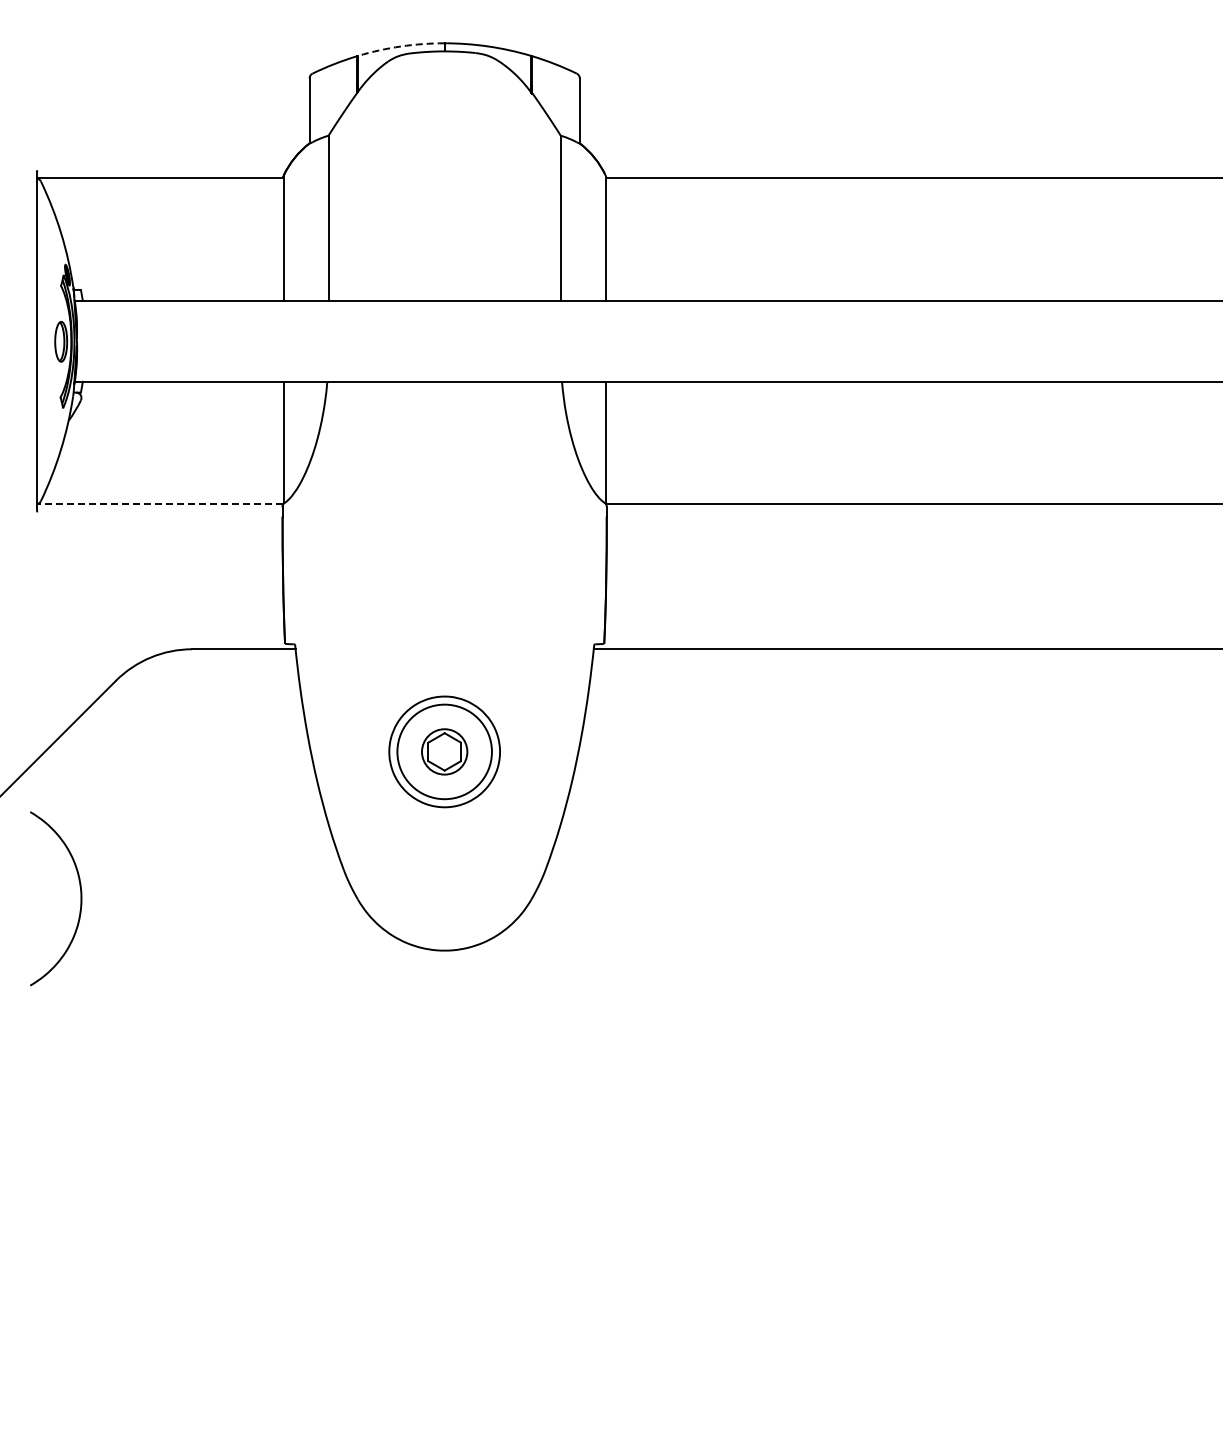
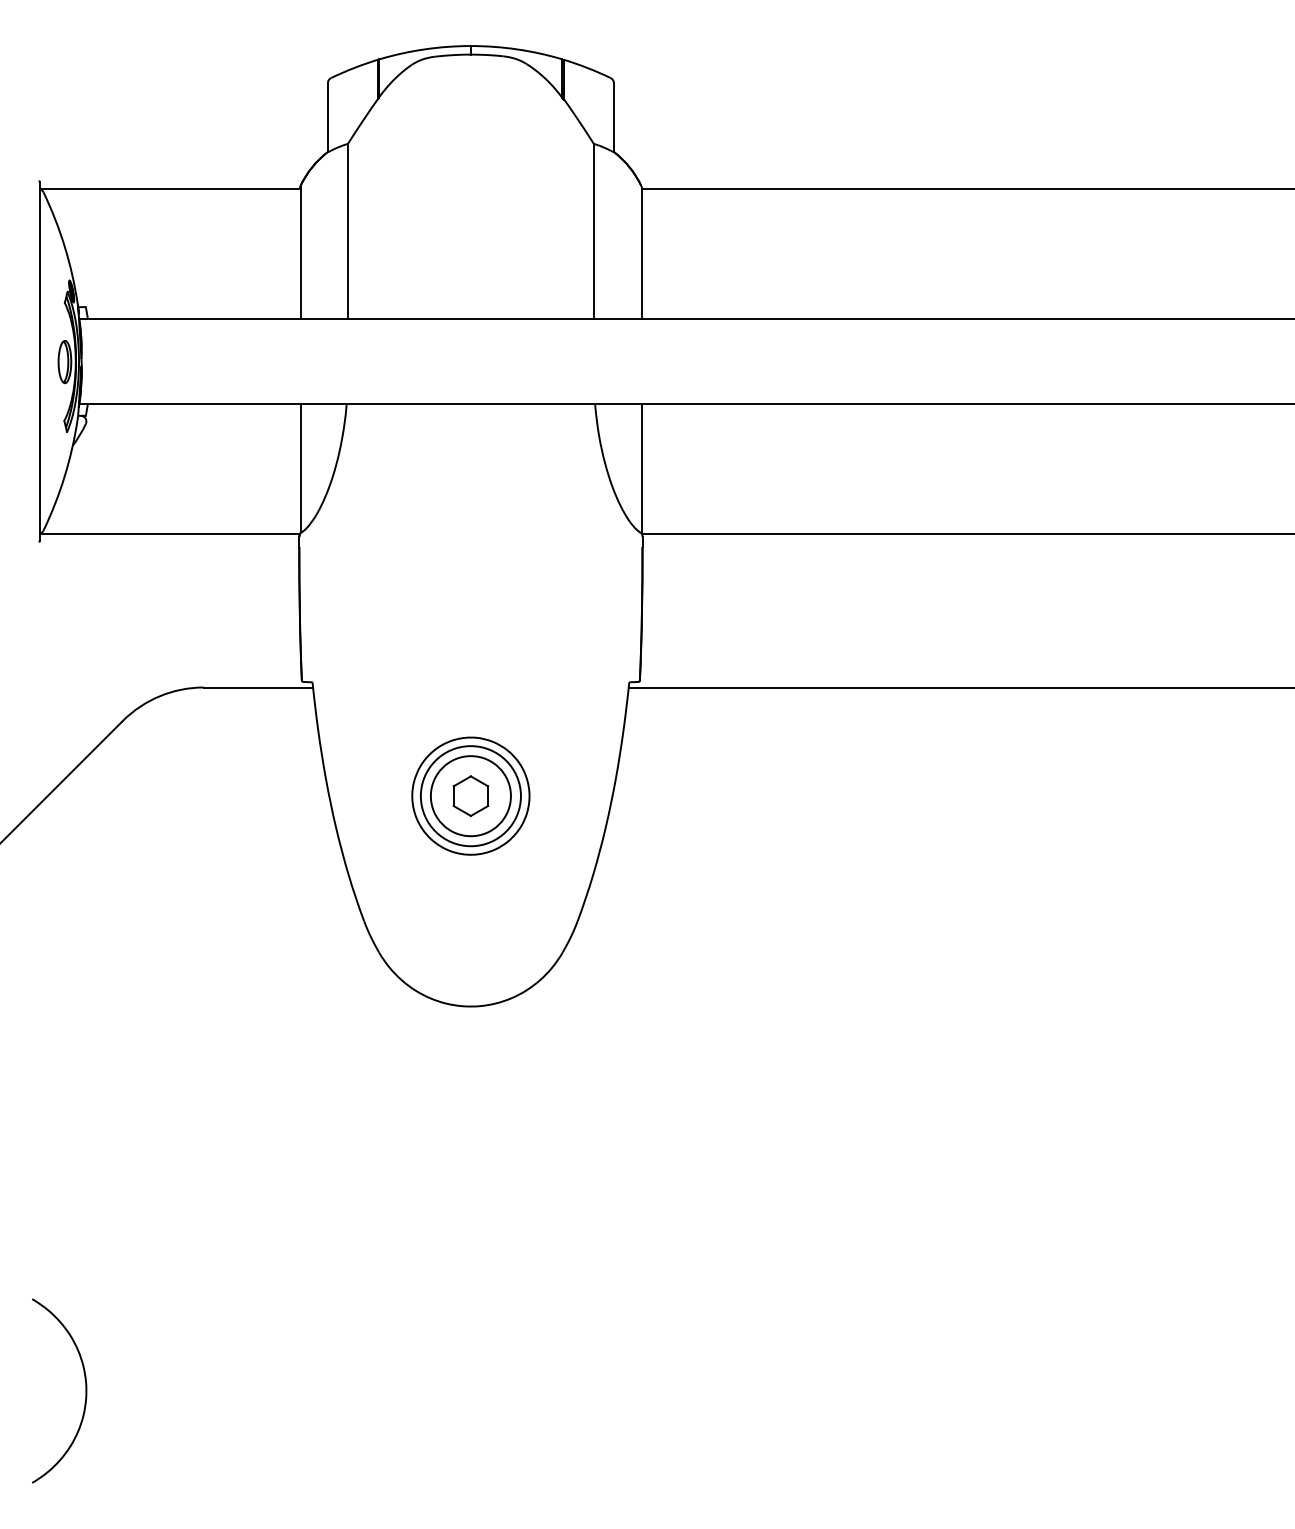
arc: (401, 46) -> (425, 49), dashed -> solid
line: (159, 504) -> (169, 534), dashed -> solid
circle: (444, 751) -> (470, 795), size x1.67
curve: (80, 898) -> (85, 1390), moved

